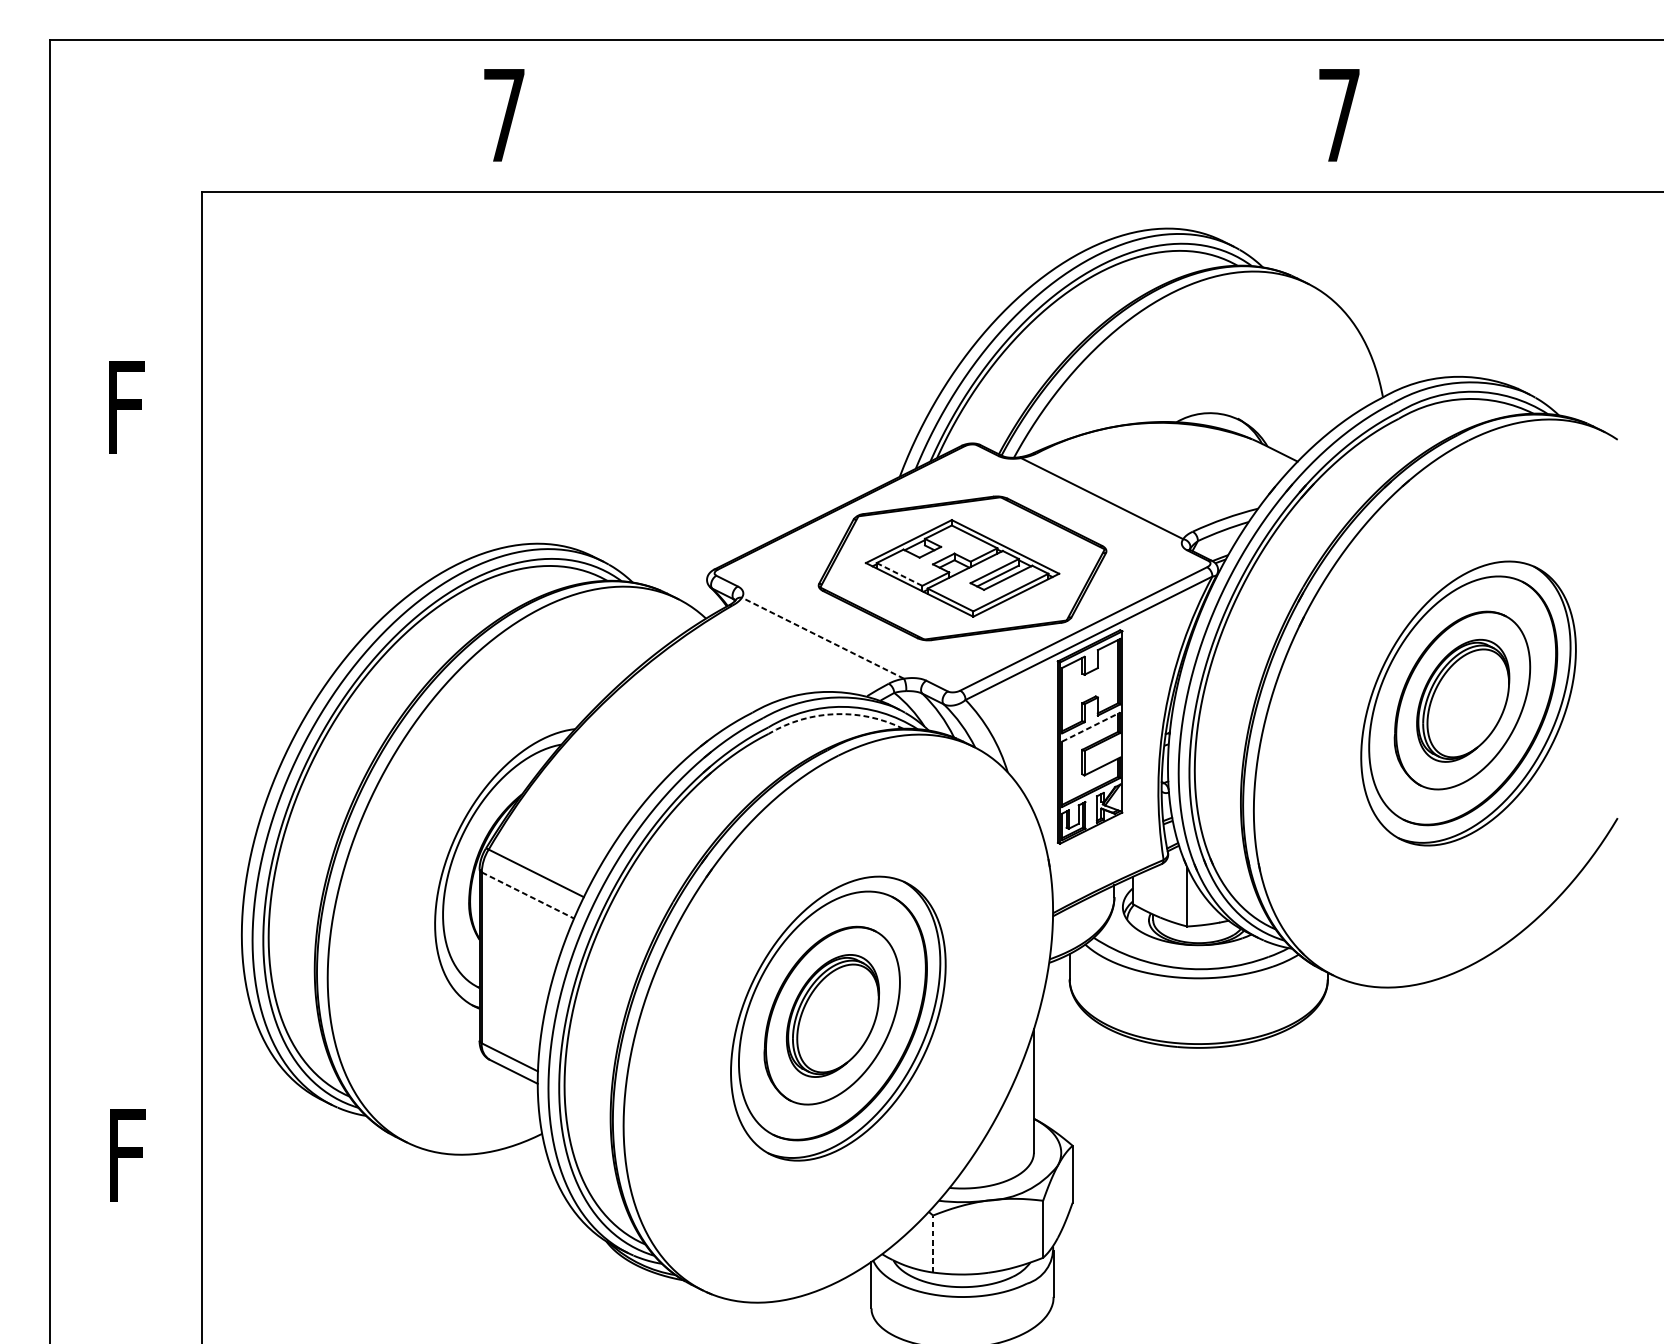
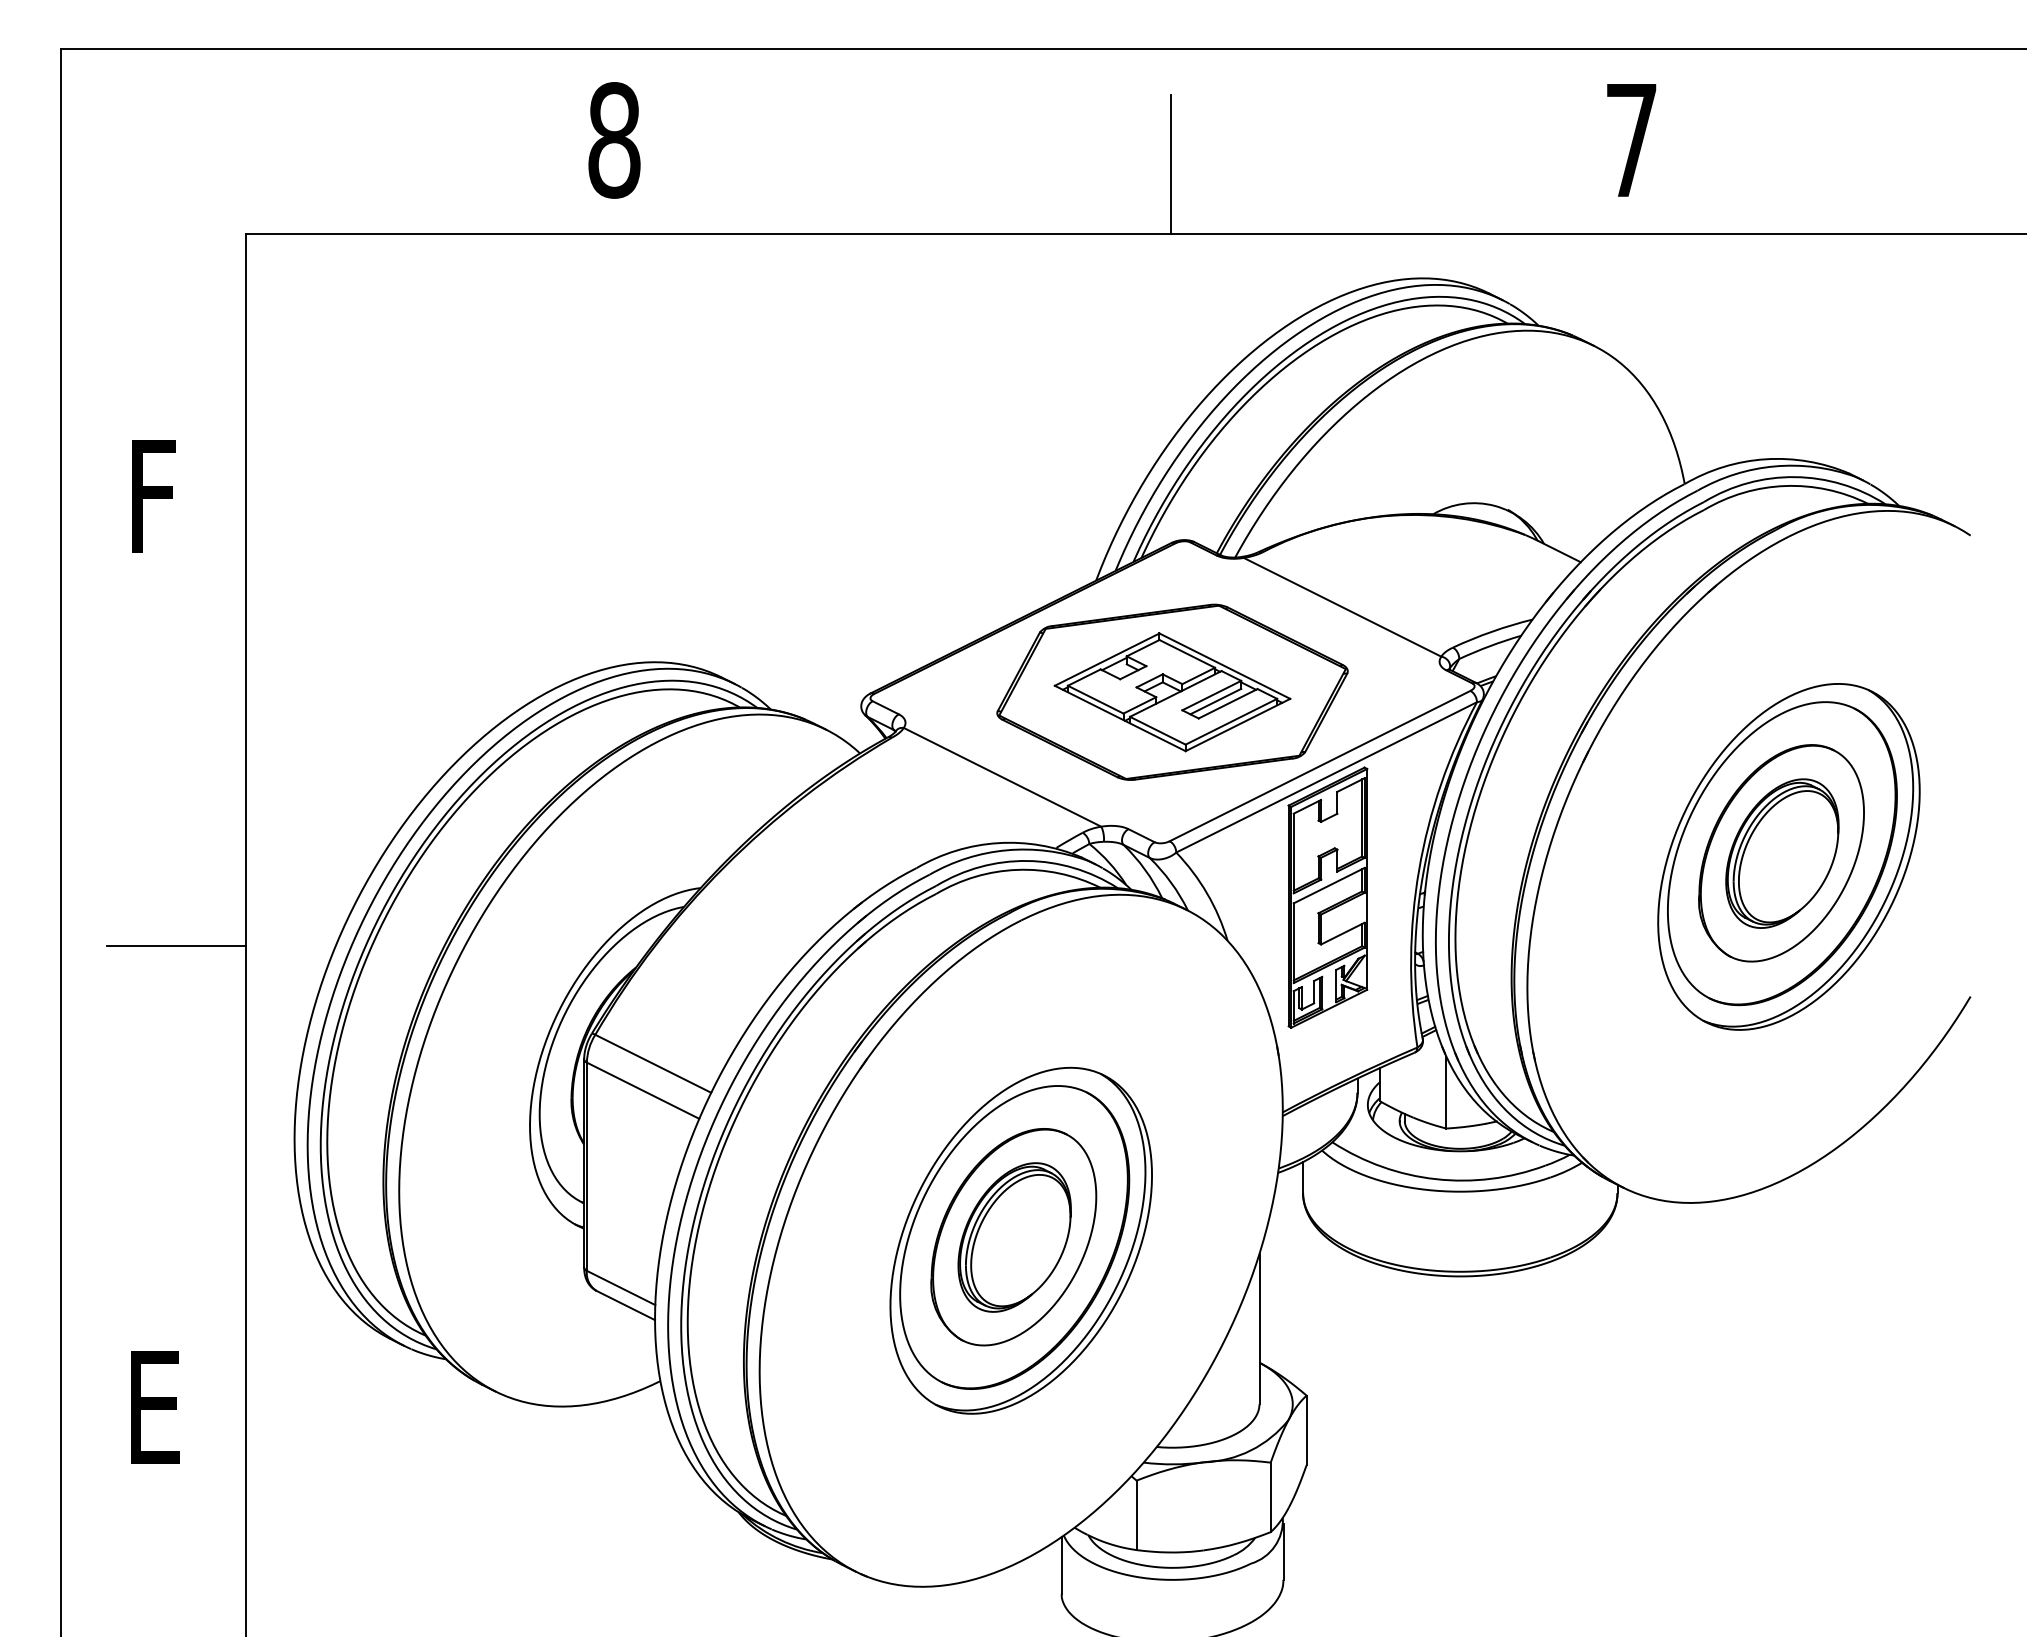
text: (504, 115) -> (614, 140), 7 -> 8
line: (960, 135) -> (1170, 164), added
line: (900, 574) -> (1096, 699), dashed -> solid
line: (822, 638) -> (1002, 777), dashed -> solid
arc: (835, 713) -> (1017, 869), dashed -> solid
line: (1091, 727) -> (1329, 885), dashed -> solid
line: (144, 777) -> (176, 946), added
line: (528, 895) -> (643, 1090), dashed -> solid
text: (127, 1155) -> (155, 1407), F -> E
line: (932, 1244) -> (1136, 1515), dashed -> solid

